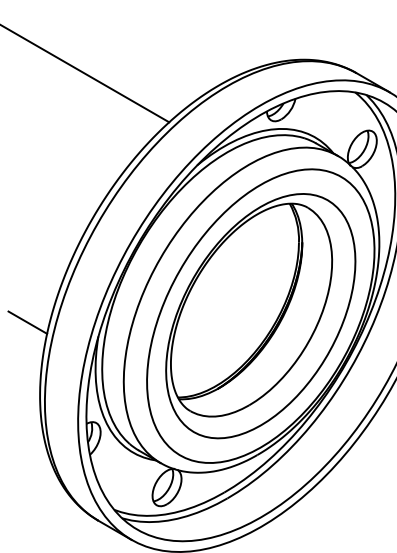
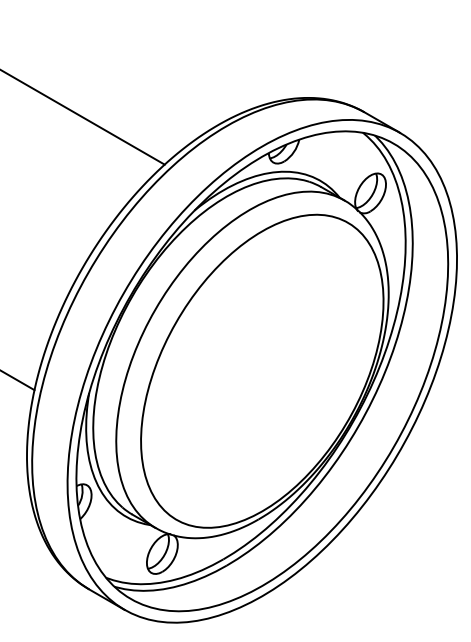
part: (260, 316) -> (262, 371), removed

